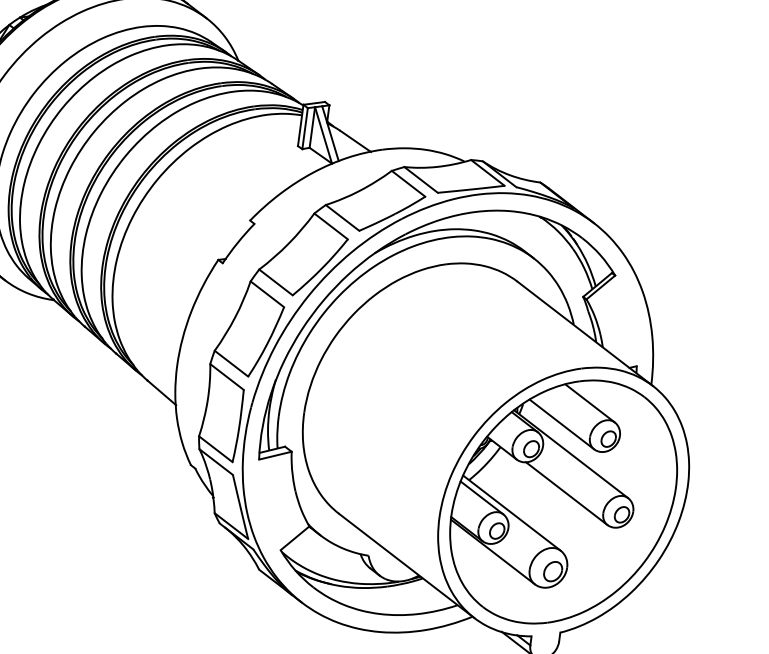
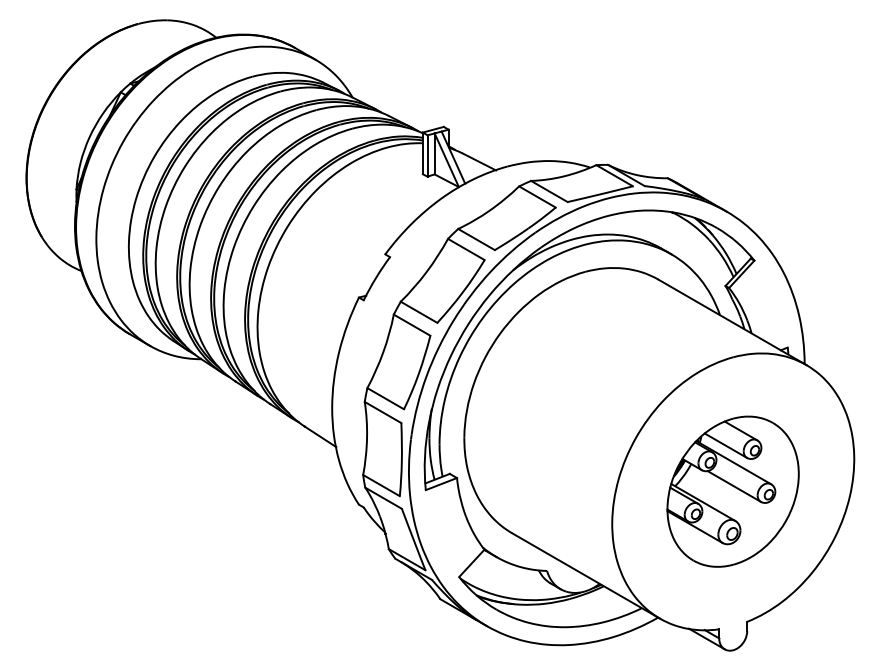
part: (562, 501) -> (732, 491), size x0.6

